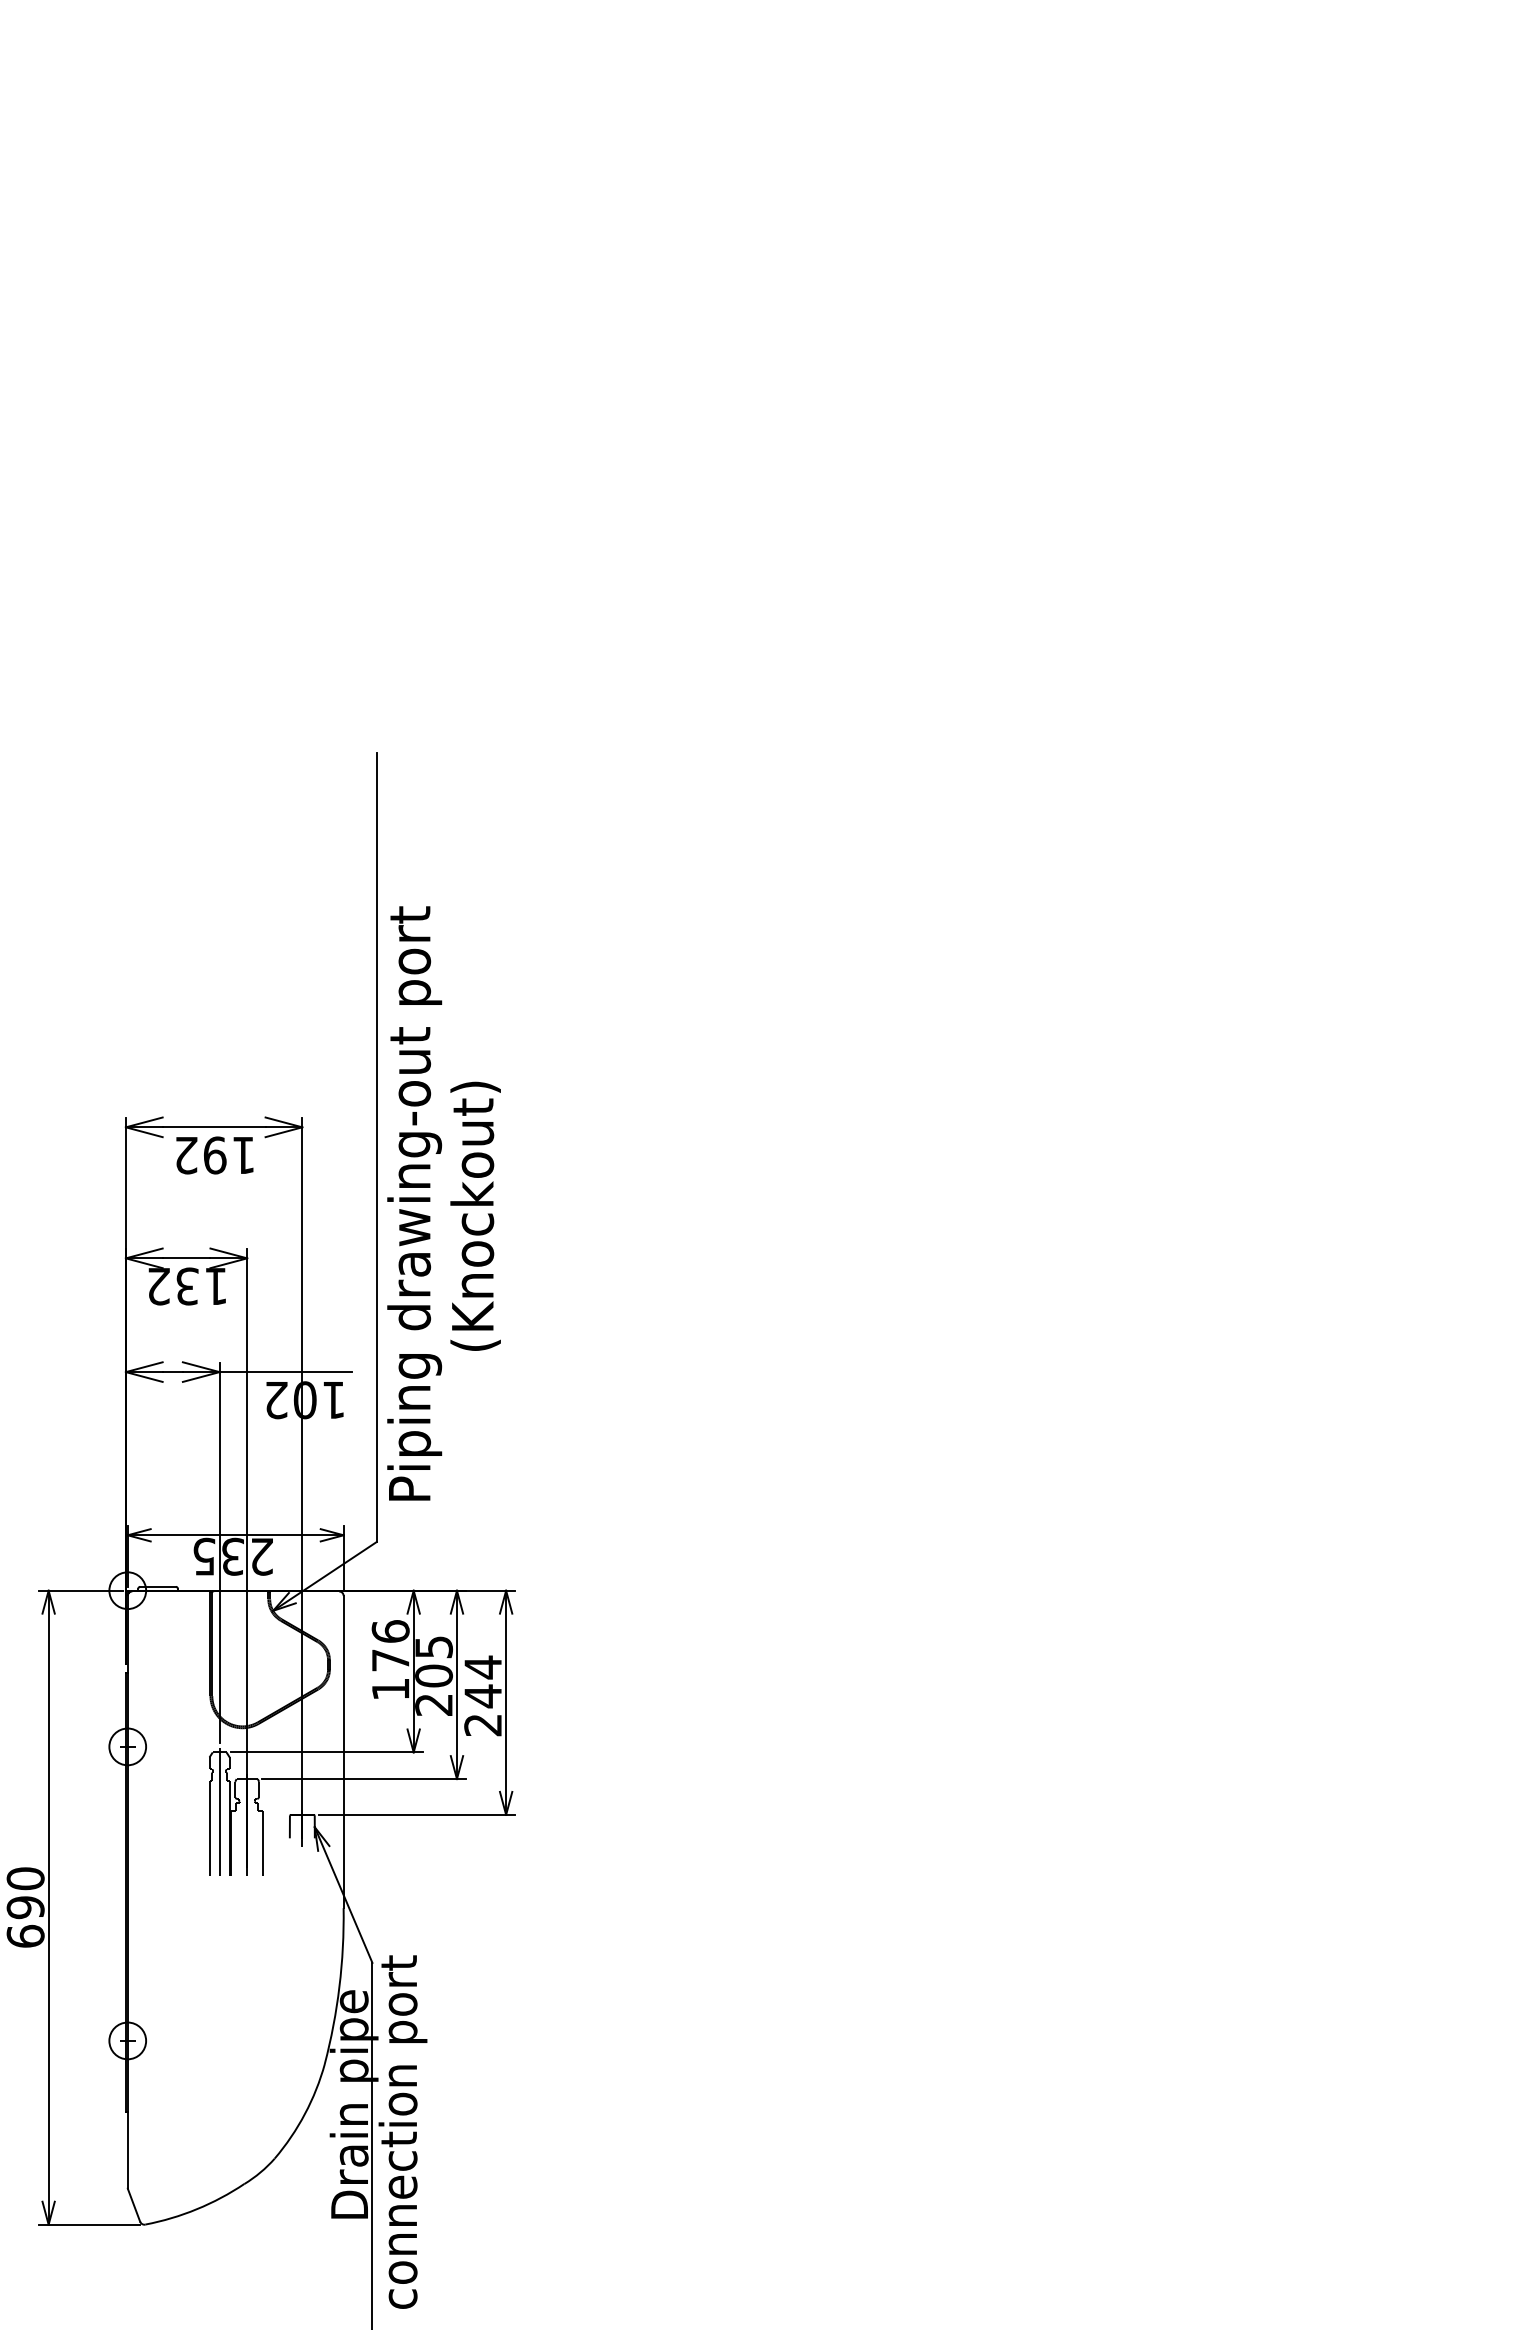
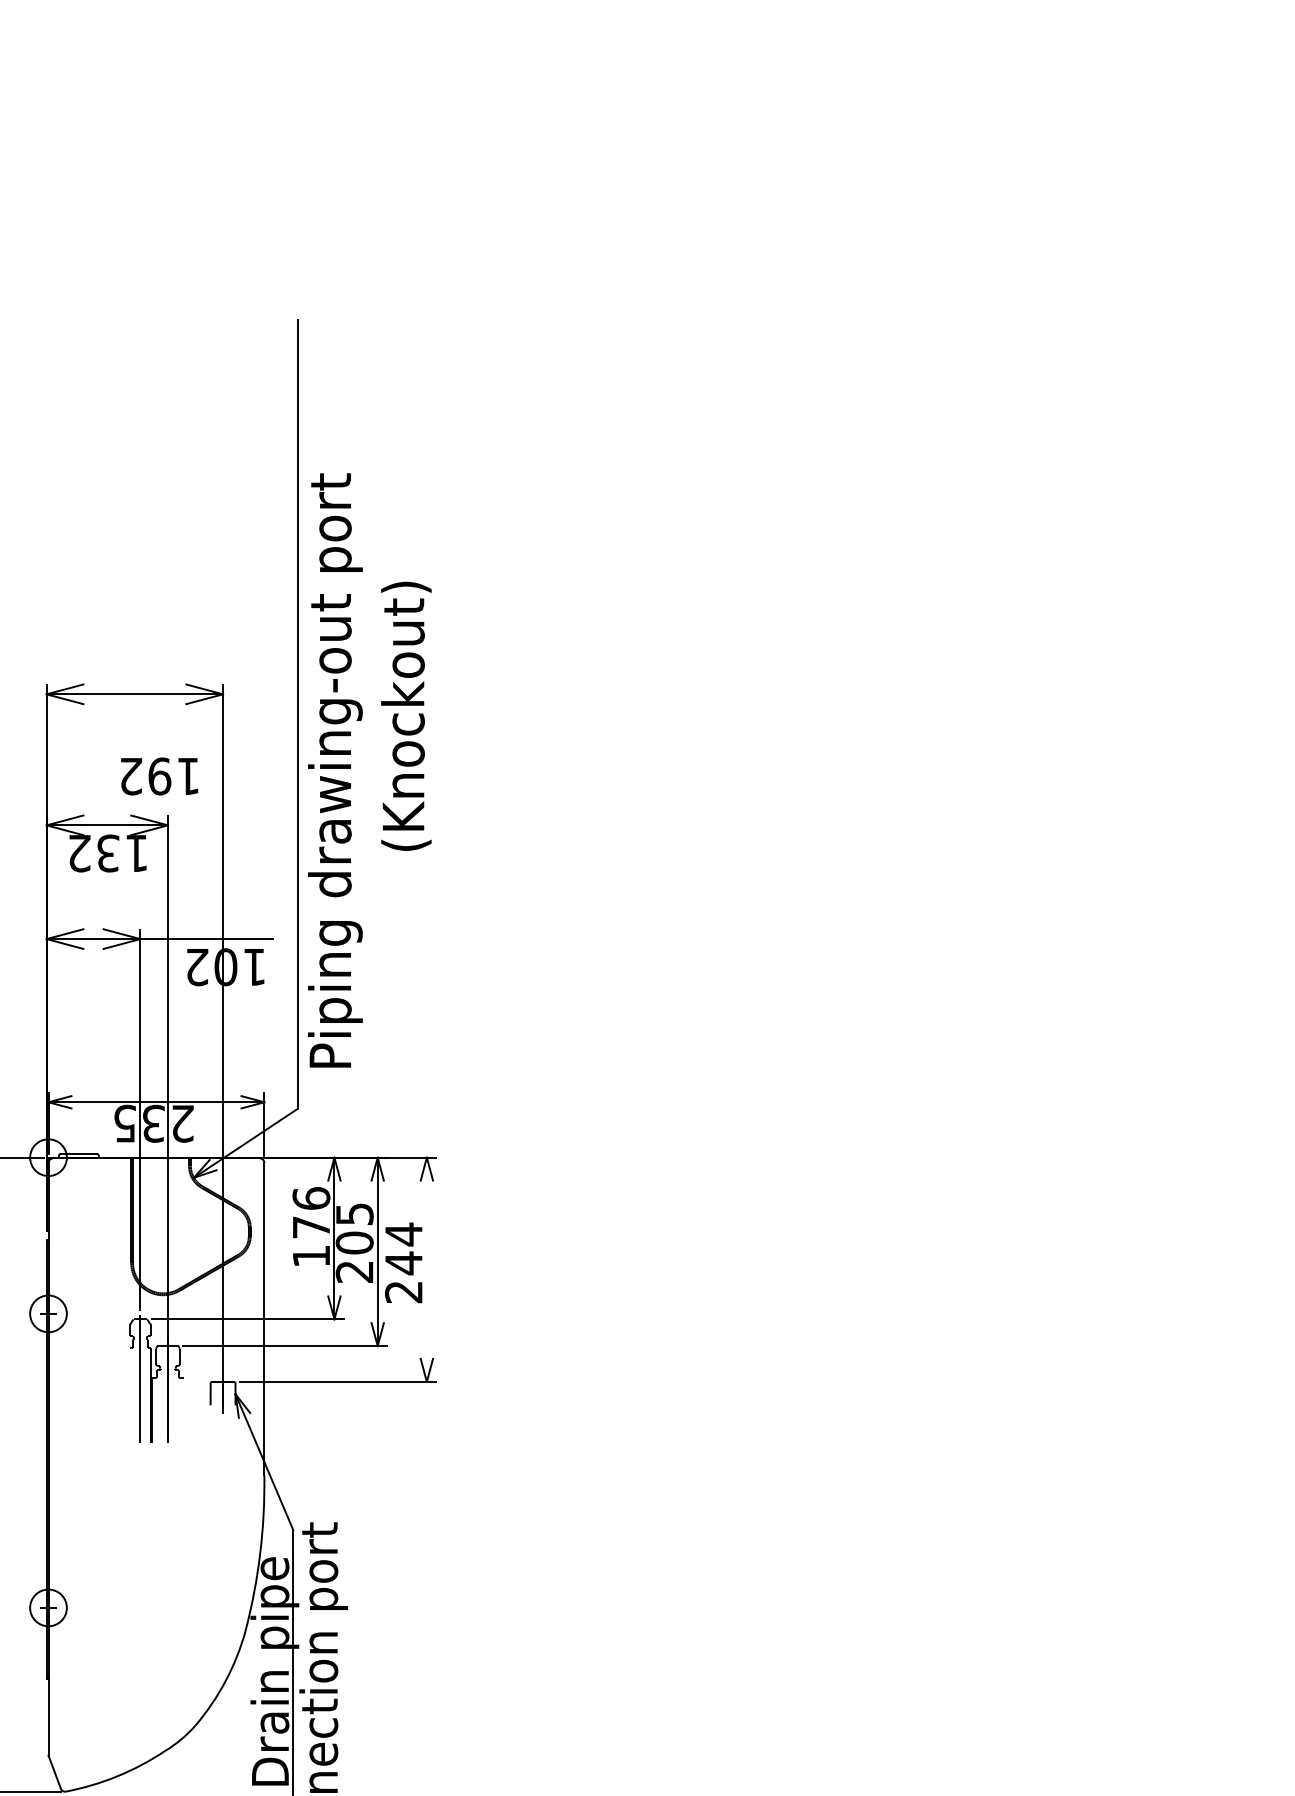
text: (214, 1155) -> (159, 776), moved
text: (475, 1215) -> (406, 715), moved
line: (506, 1702) -> (427, 1269), removed
line: (209, 1827) -> (130, 1394), removed
line: (263, 1842) -> (184, 1409), removed

